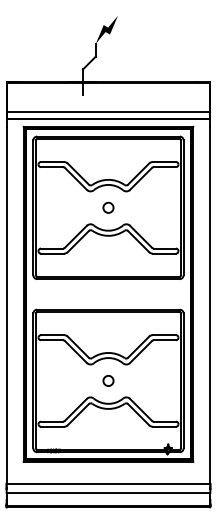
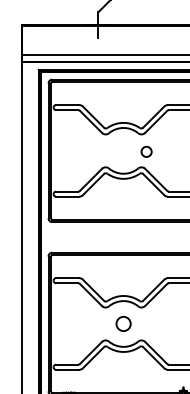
circle: (108, 207) -> (146, 151), moved
circle: (108, 380) -> (123, 323), size x1.4

